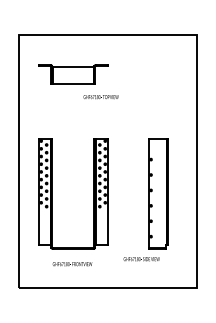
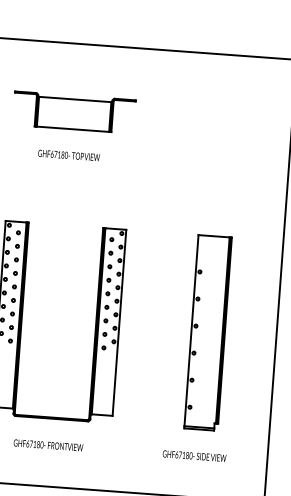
text: (100, 97) -> (67, 156), moved
text: (141, 259) -> (194, 456), moved

